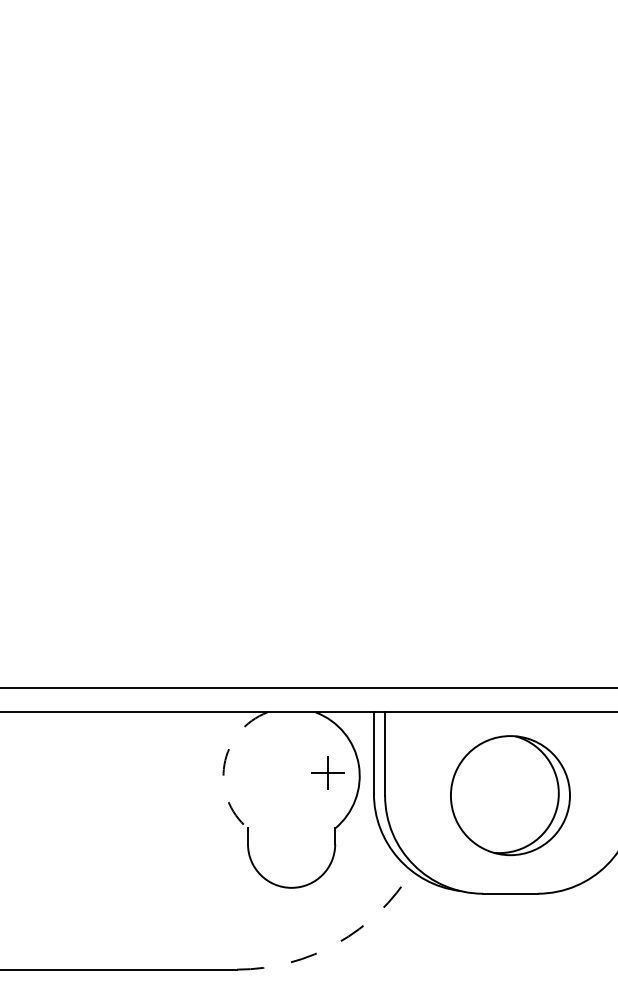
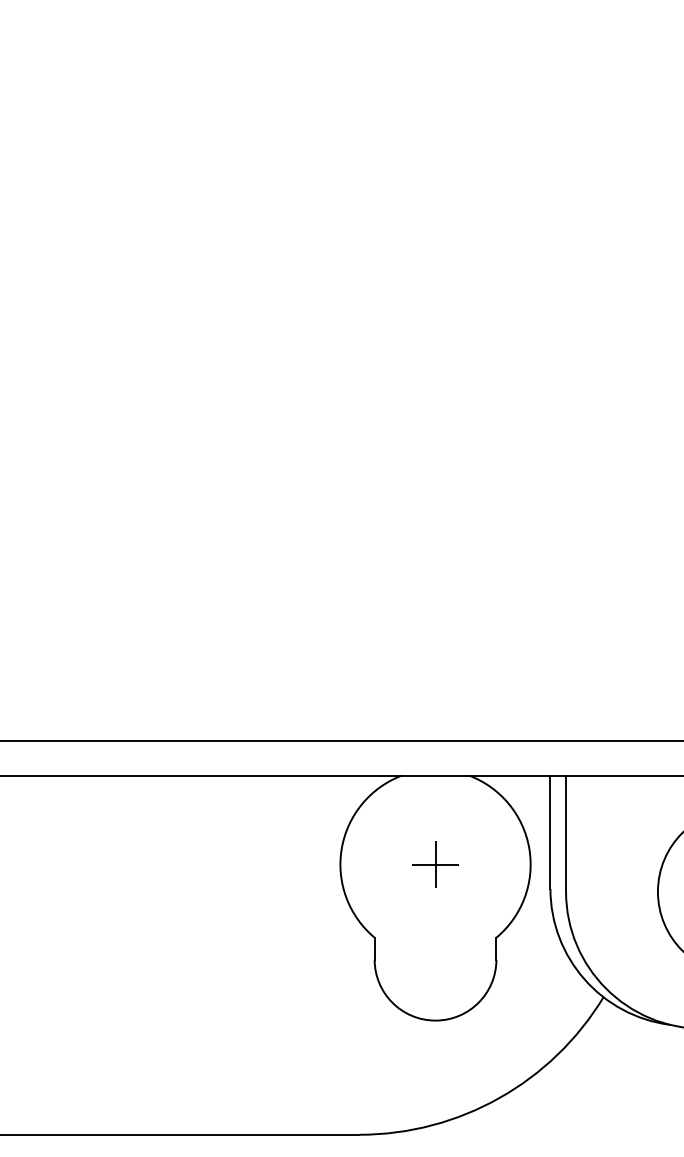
arc: (224, 764) -> (341, 848), dashed -> solid
part: (327, 772) -> (435, 863), moved
arc: (337, 943) -> (499, 1098), dashed -> solid

